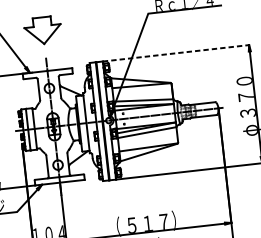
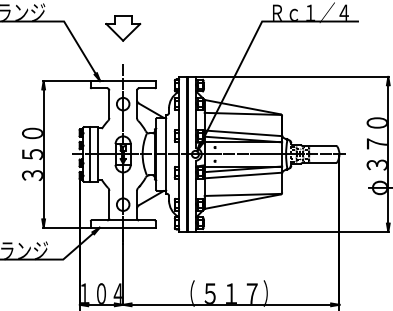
part: (43, 30) -> (123, 28), size x0.71
line: (176, 52) -> (292, 76), dashed -> solid

